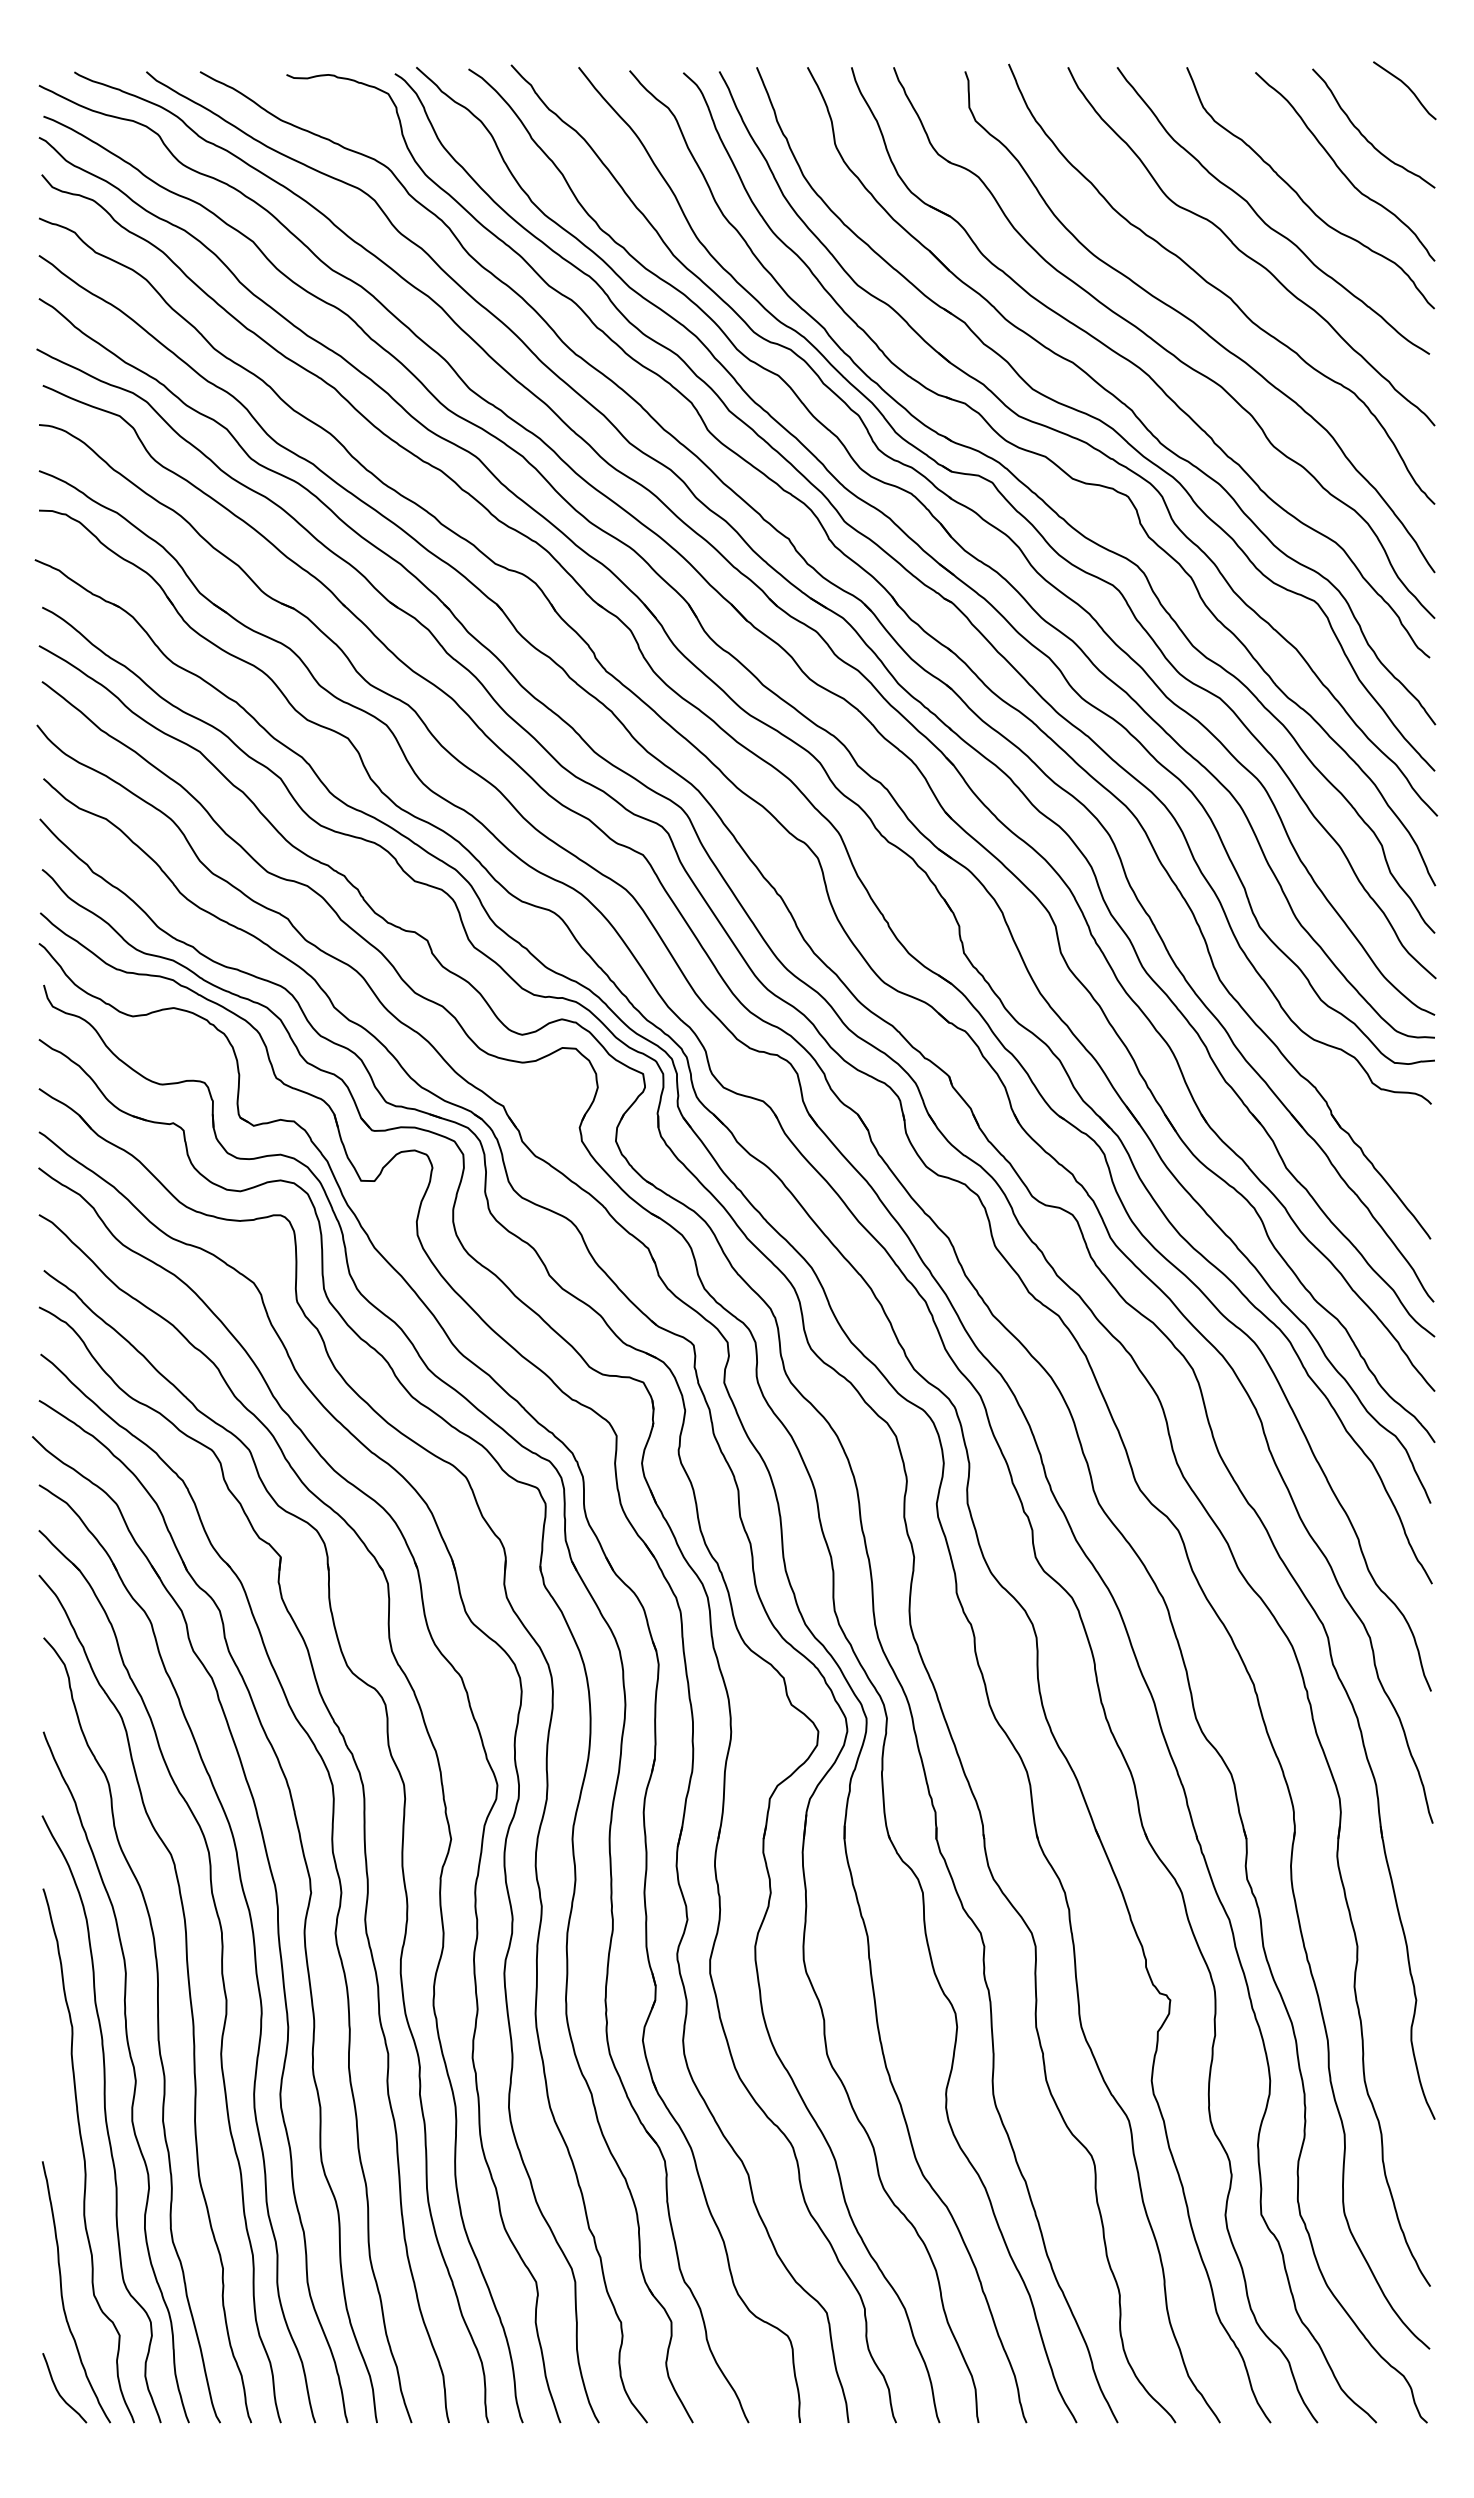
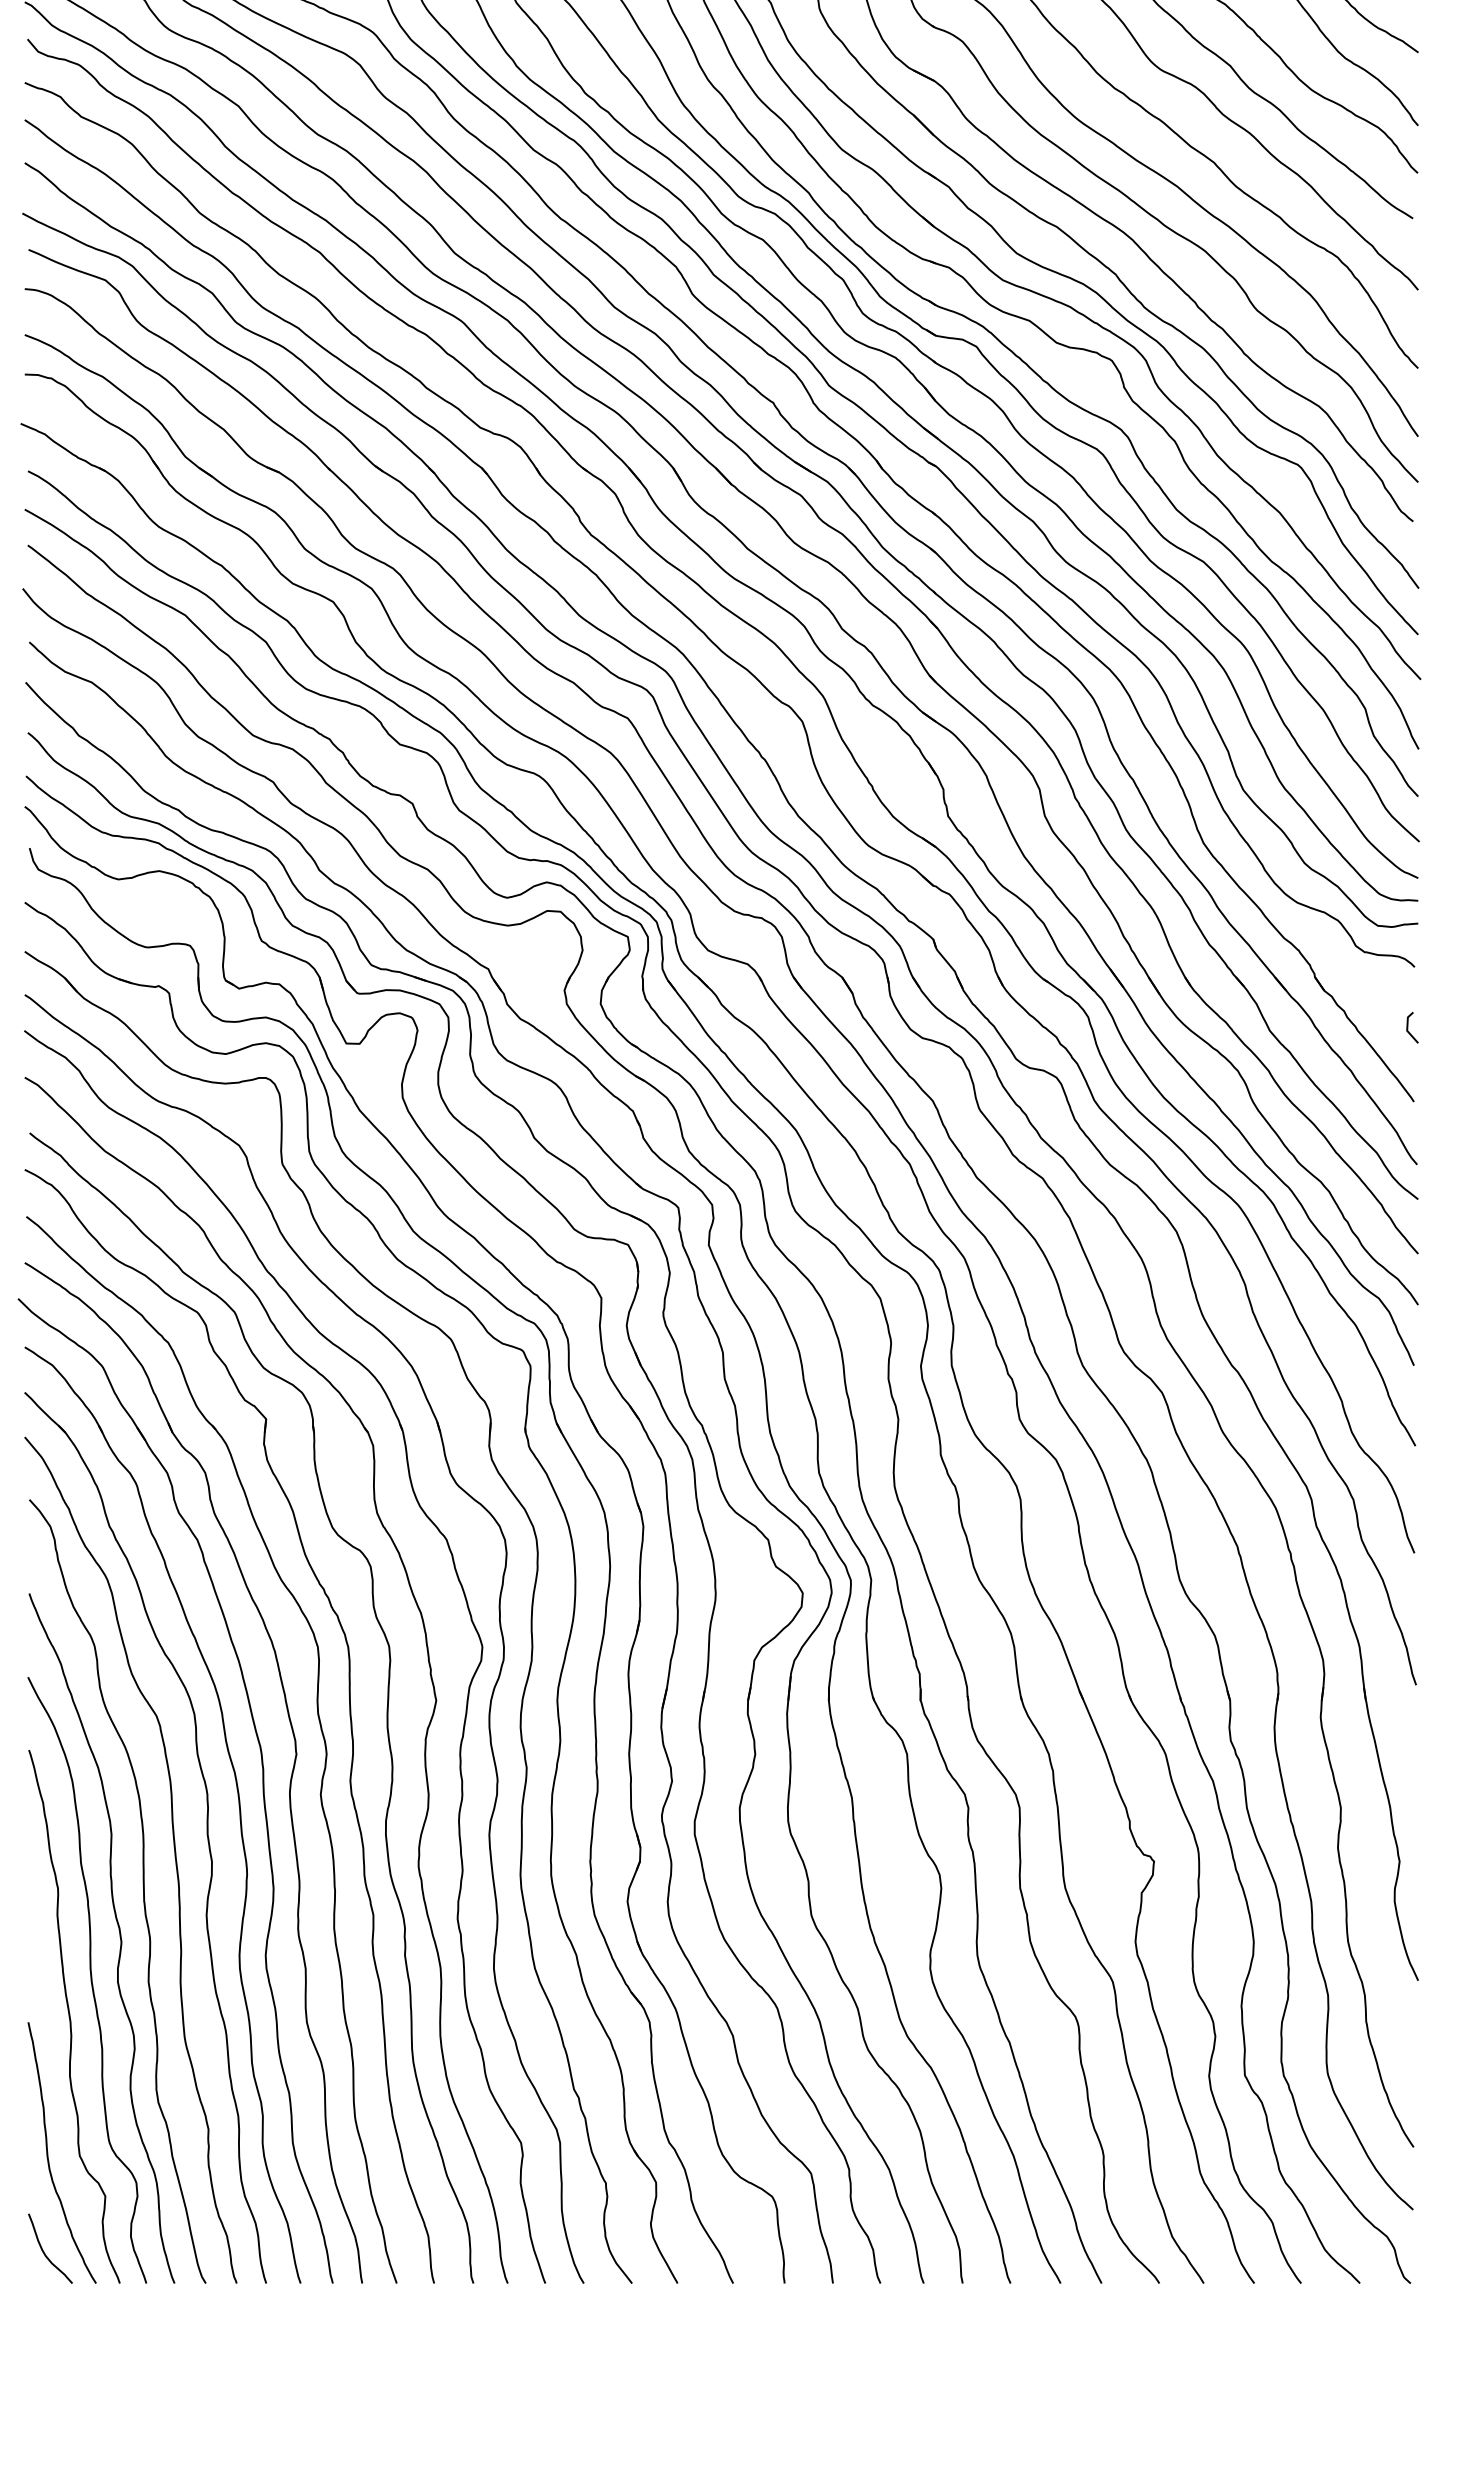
line: (1425, 1162) -> (1408, 1025), added

